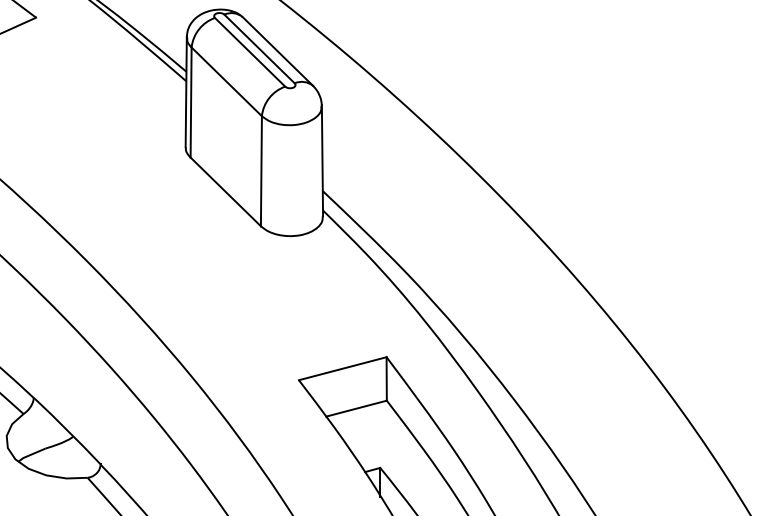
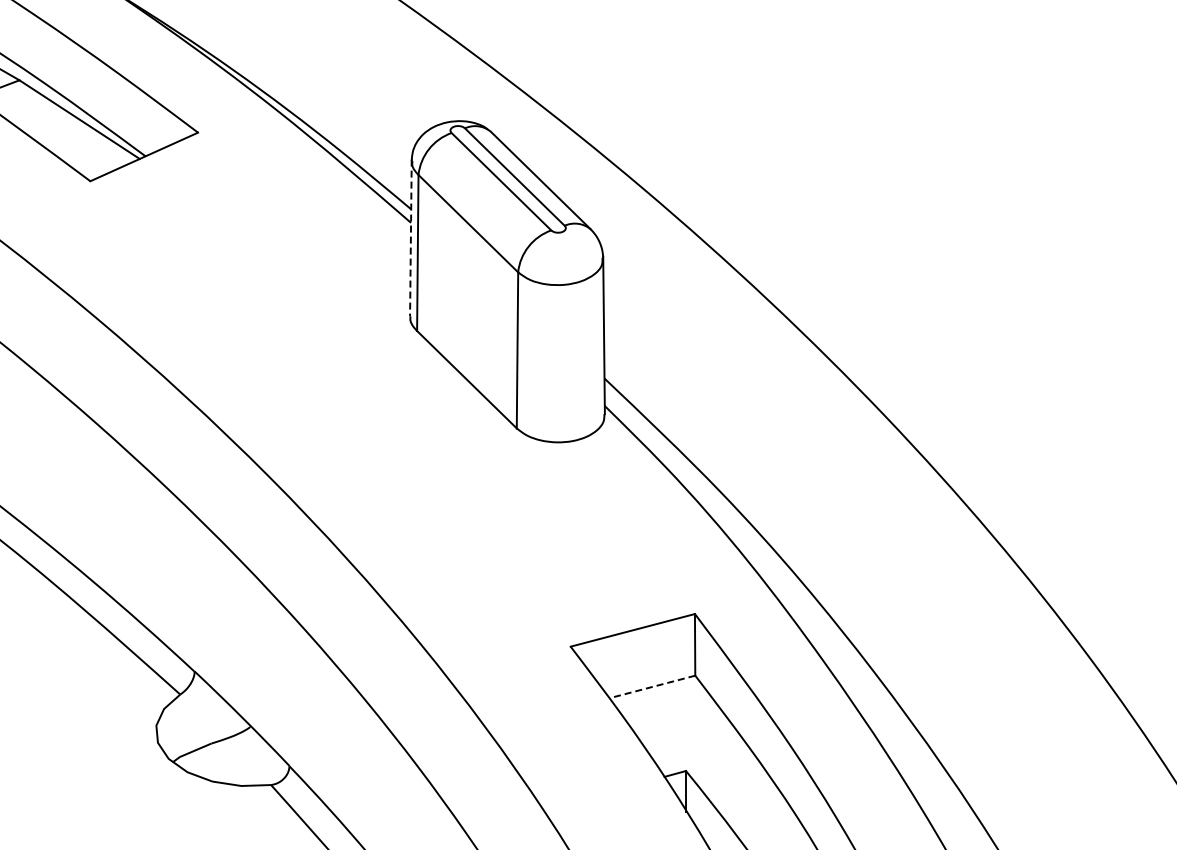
line: (185, 92) -> (410, 238), solid -> dashed
line: (355, 409) -> (651, 687), solid -> dashed

